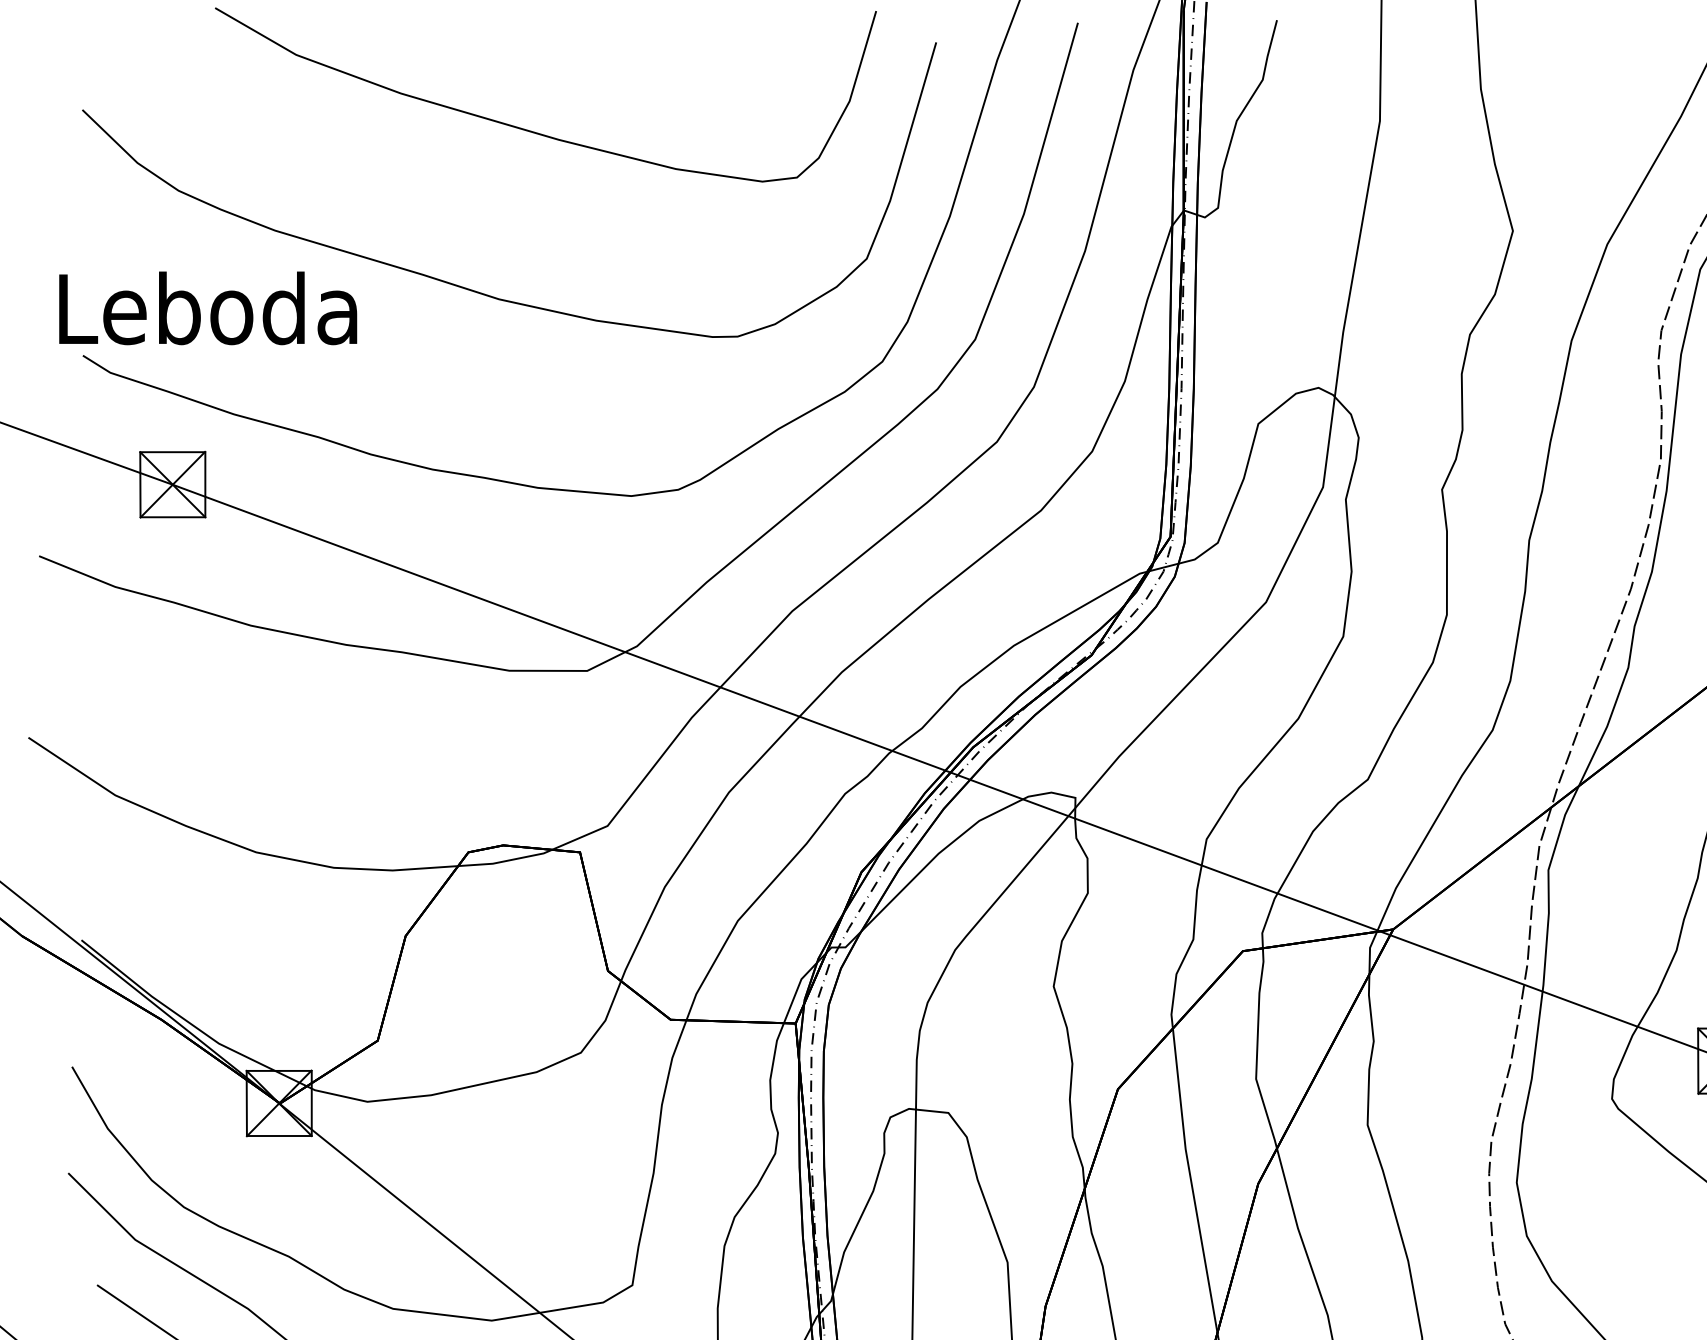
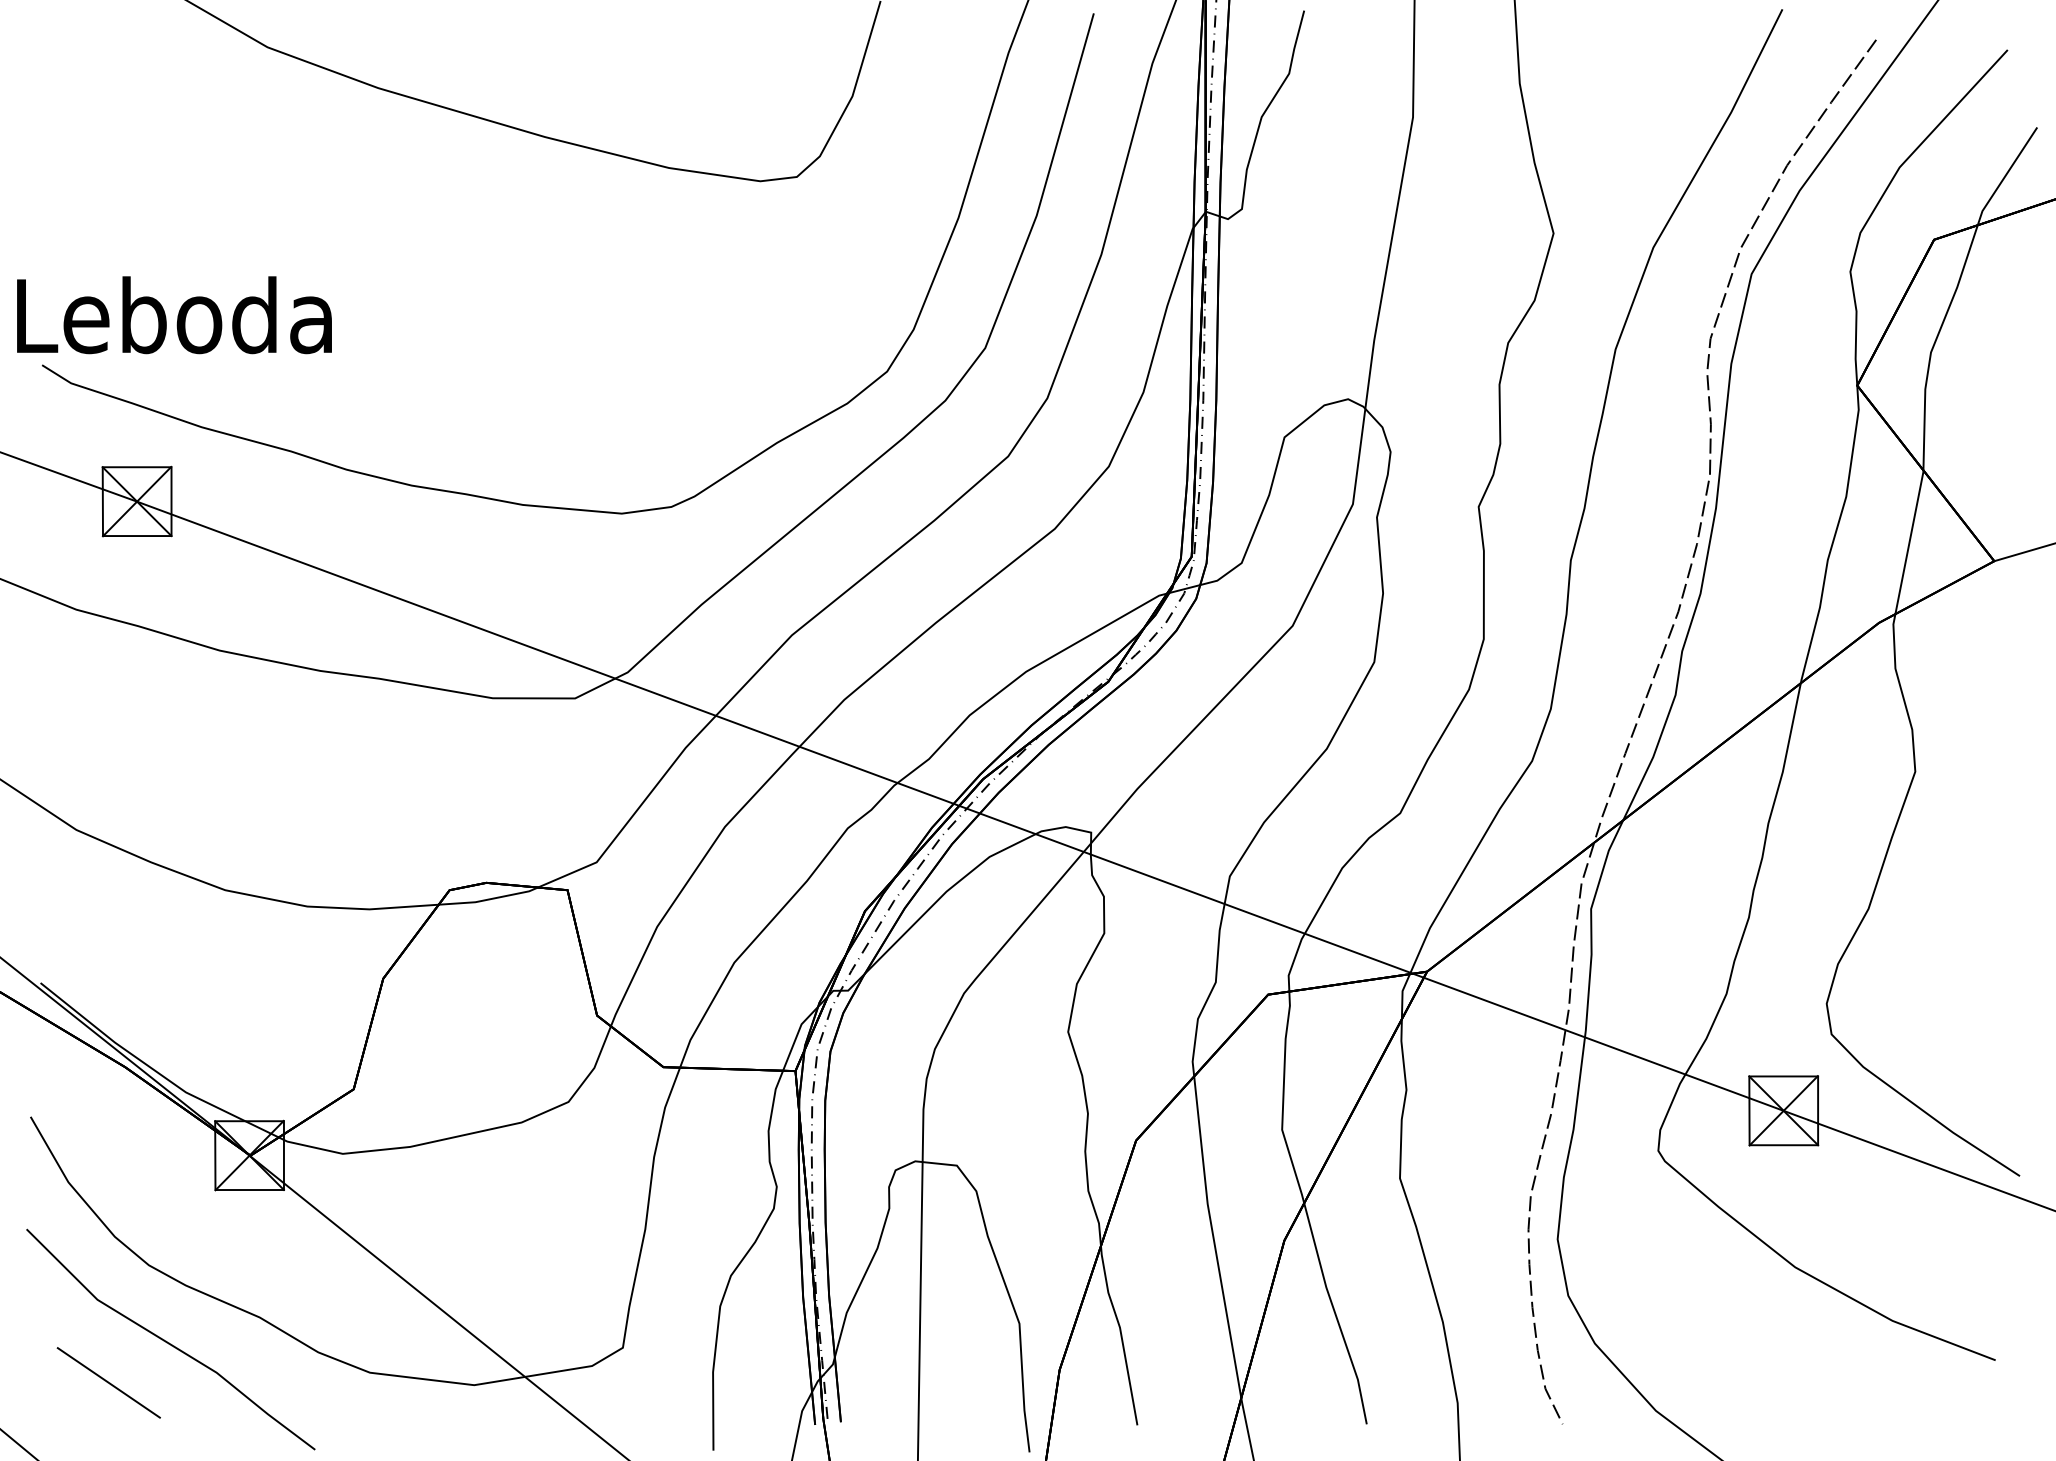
curve: (475, 290) -> (457, 296), removed

